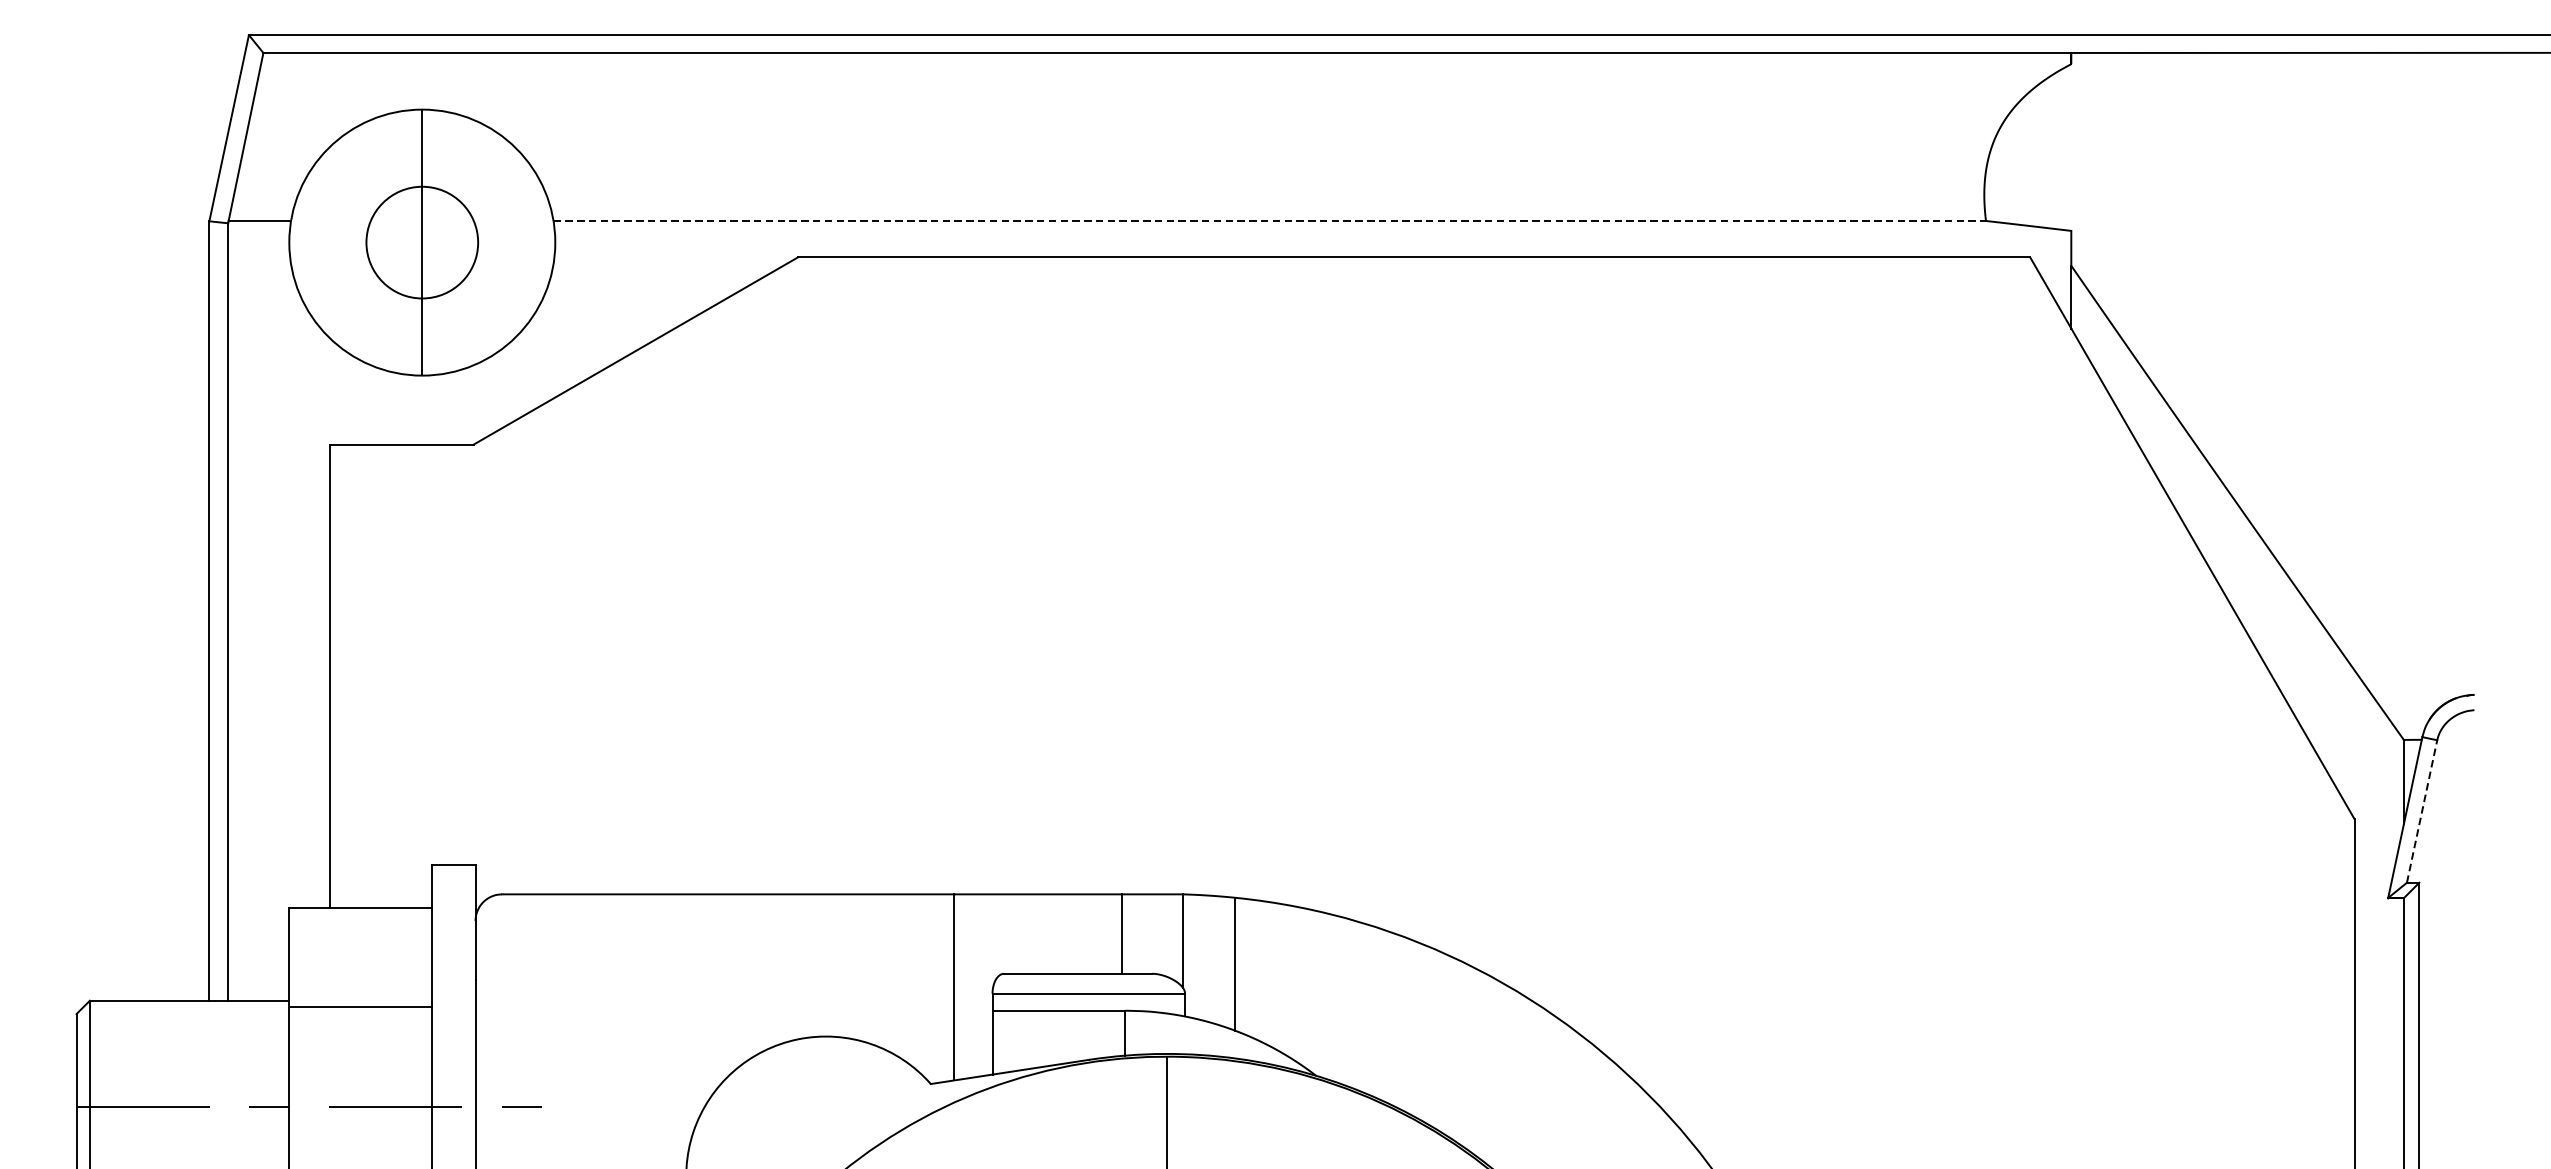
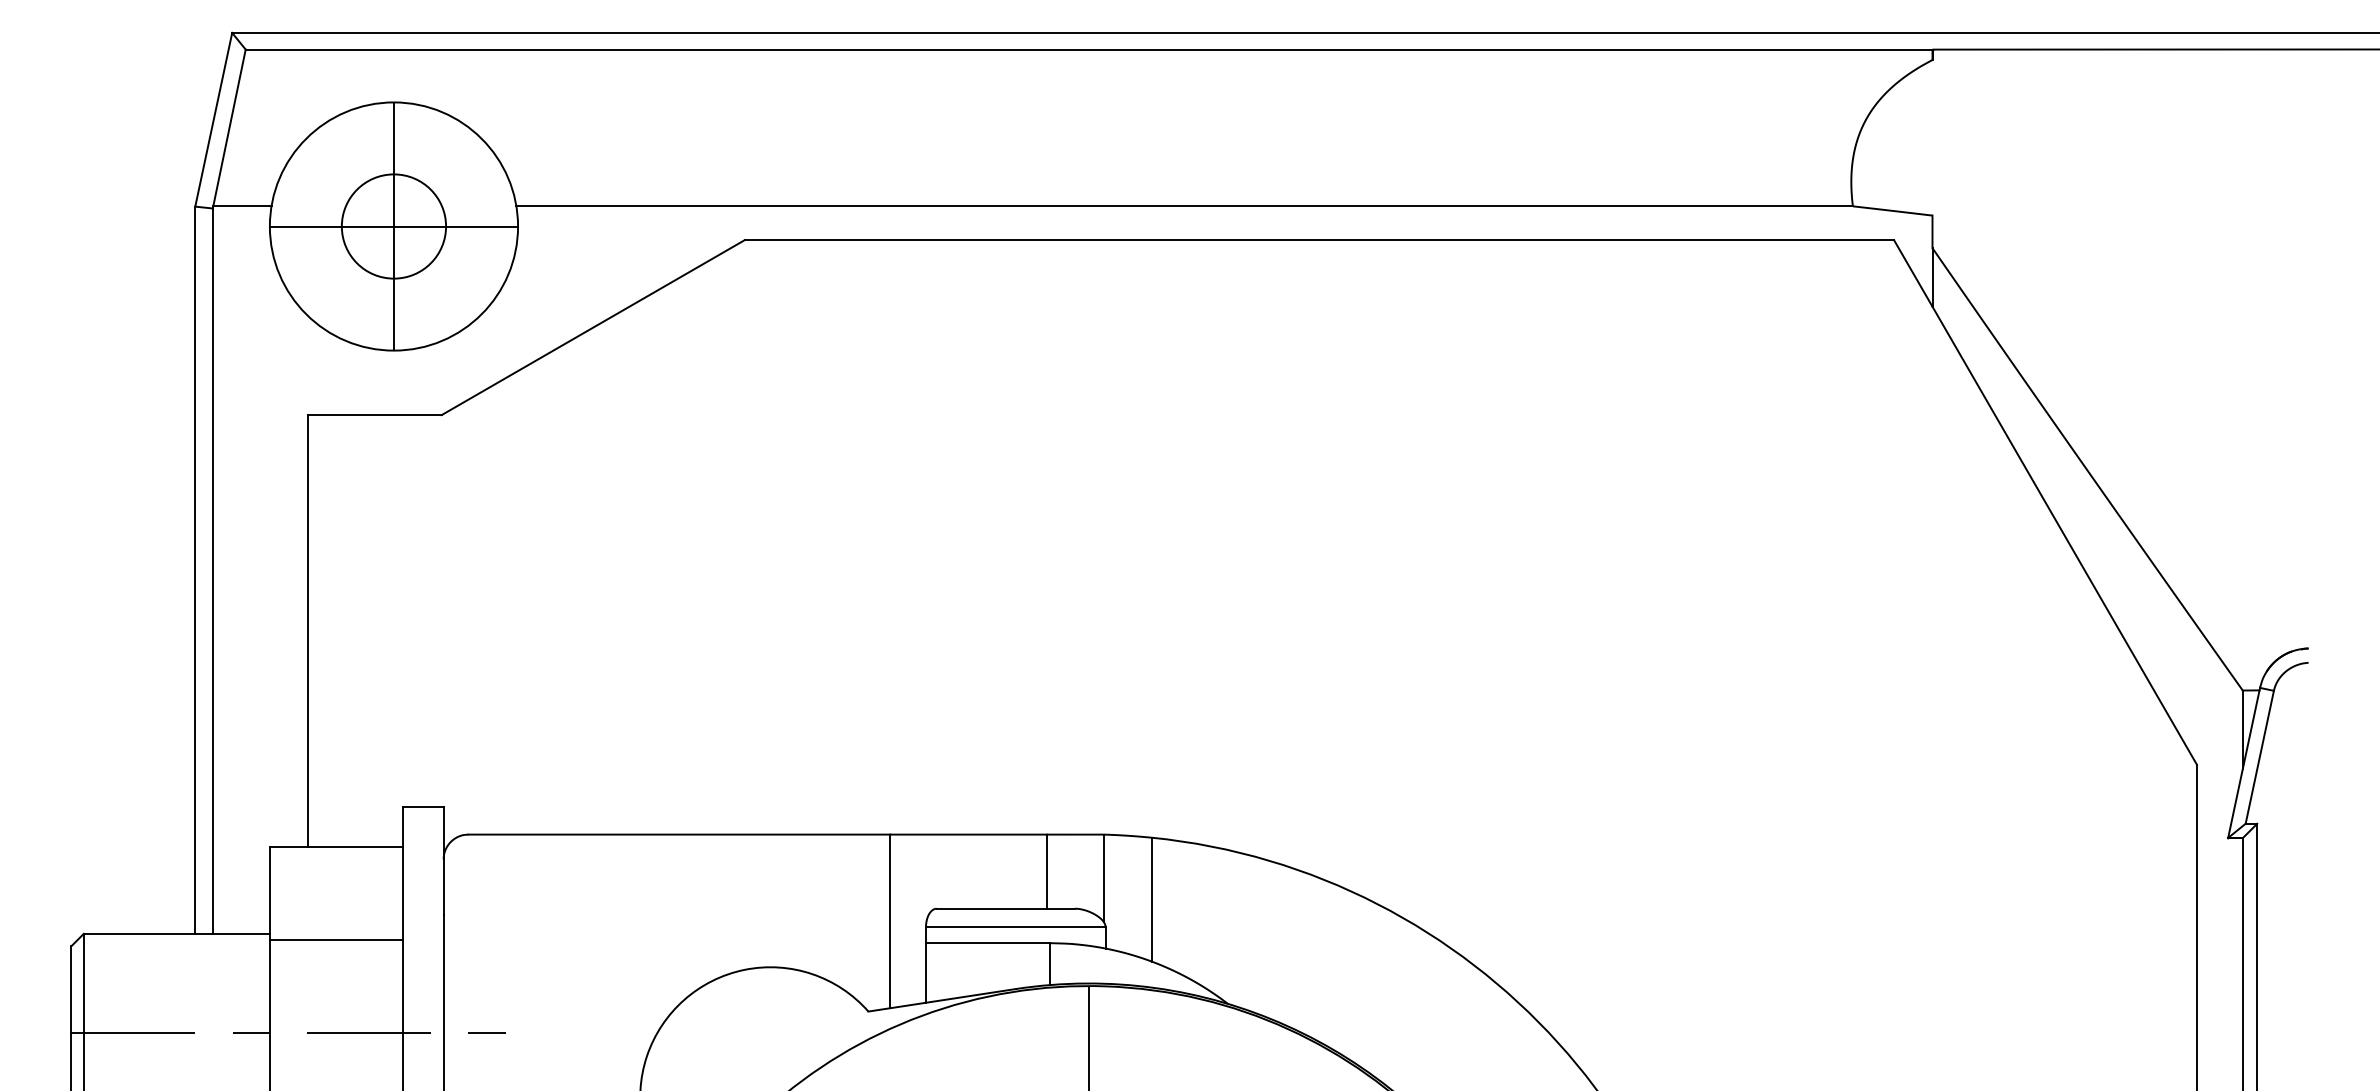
line: (1270, 221) -> (1185, 206), dashed -> solid
line: (421, 242) -> (393, 226), added
line: (2421, 811) -> (2259, 757), dashed -> solid

